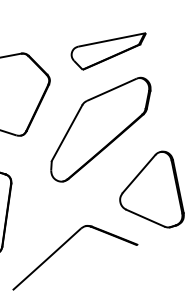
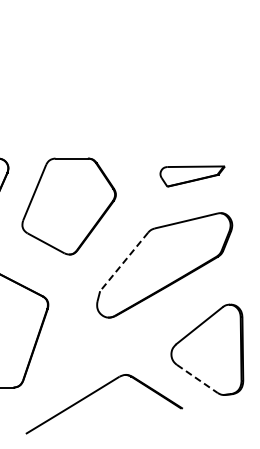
part: (110, 52) -> (192, 176), size x0.7
line: (67, 132) -> (124, 261), solid -> dashed
line: (145, 217) -> (197, 378), solid -> dashed

